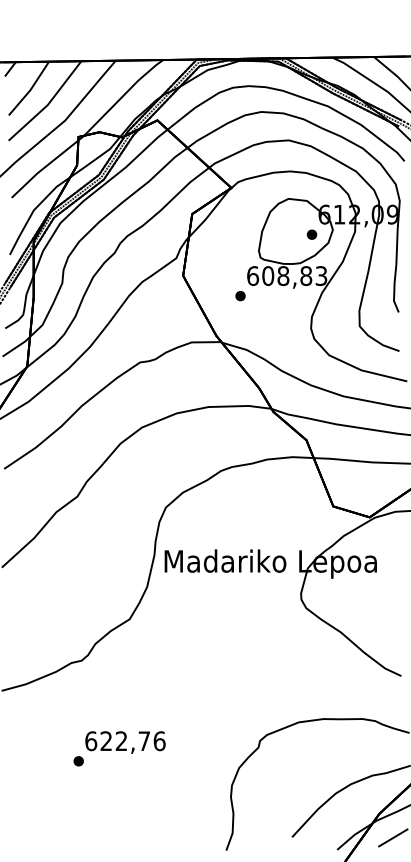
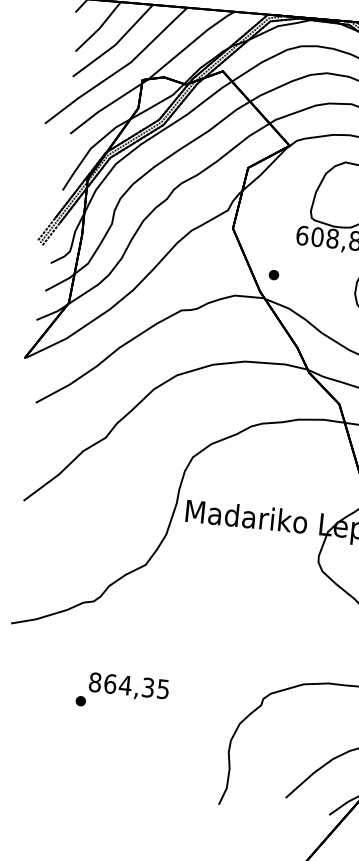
part: (240, 296) -> (273, 275), moved
text: (125, 741) -> (129, 686), 622,76 -> 864,35

